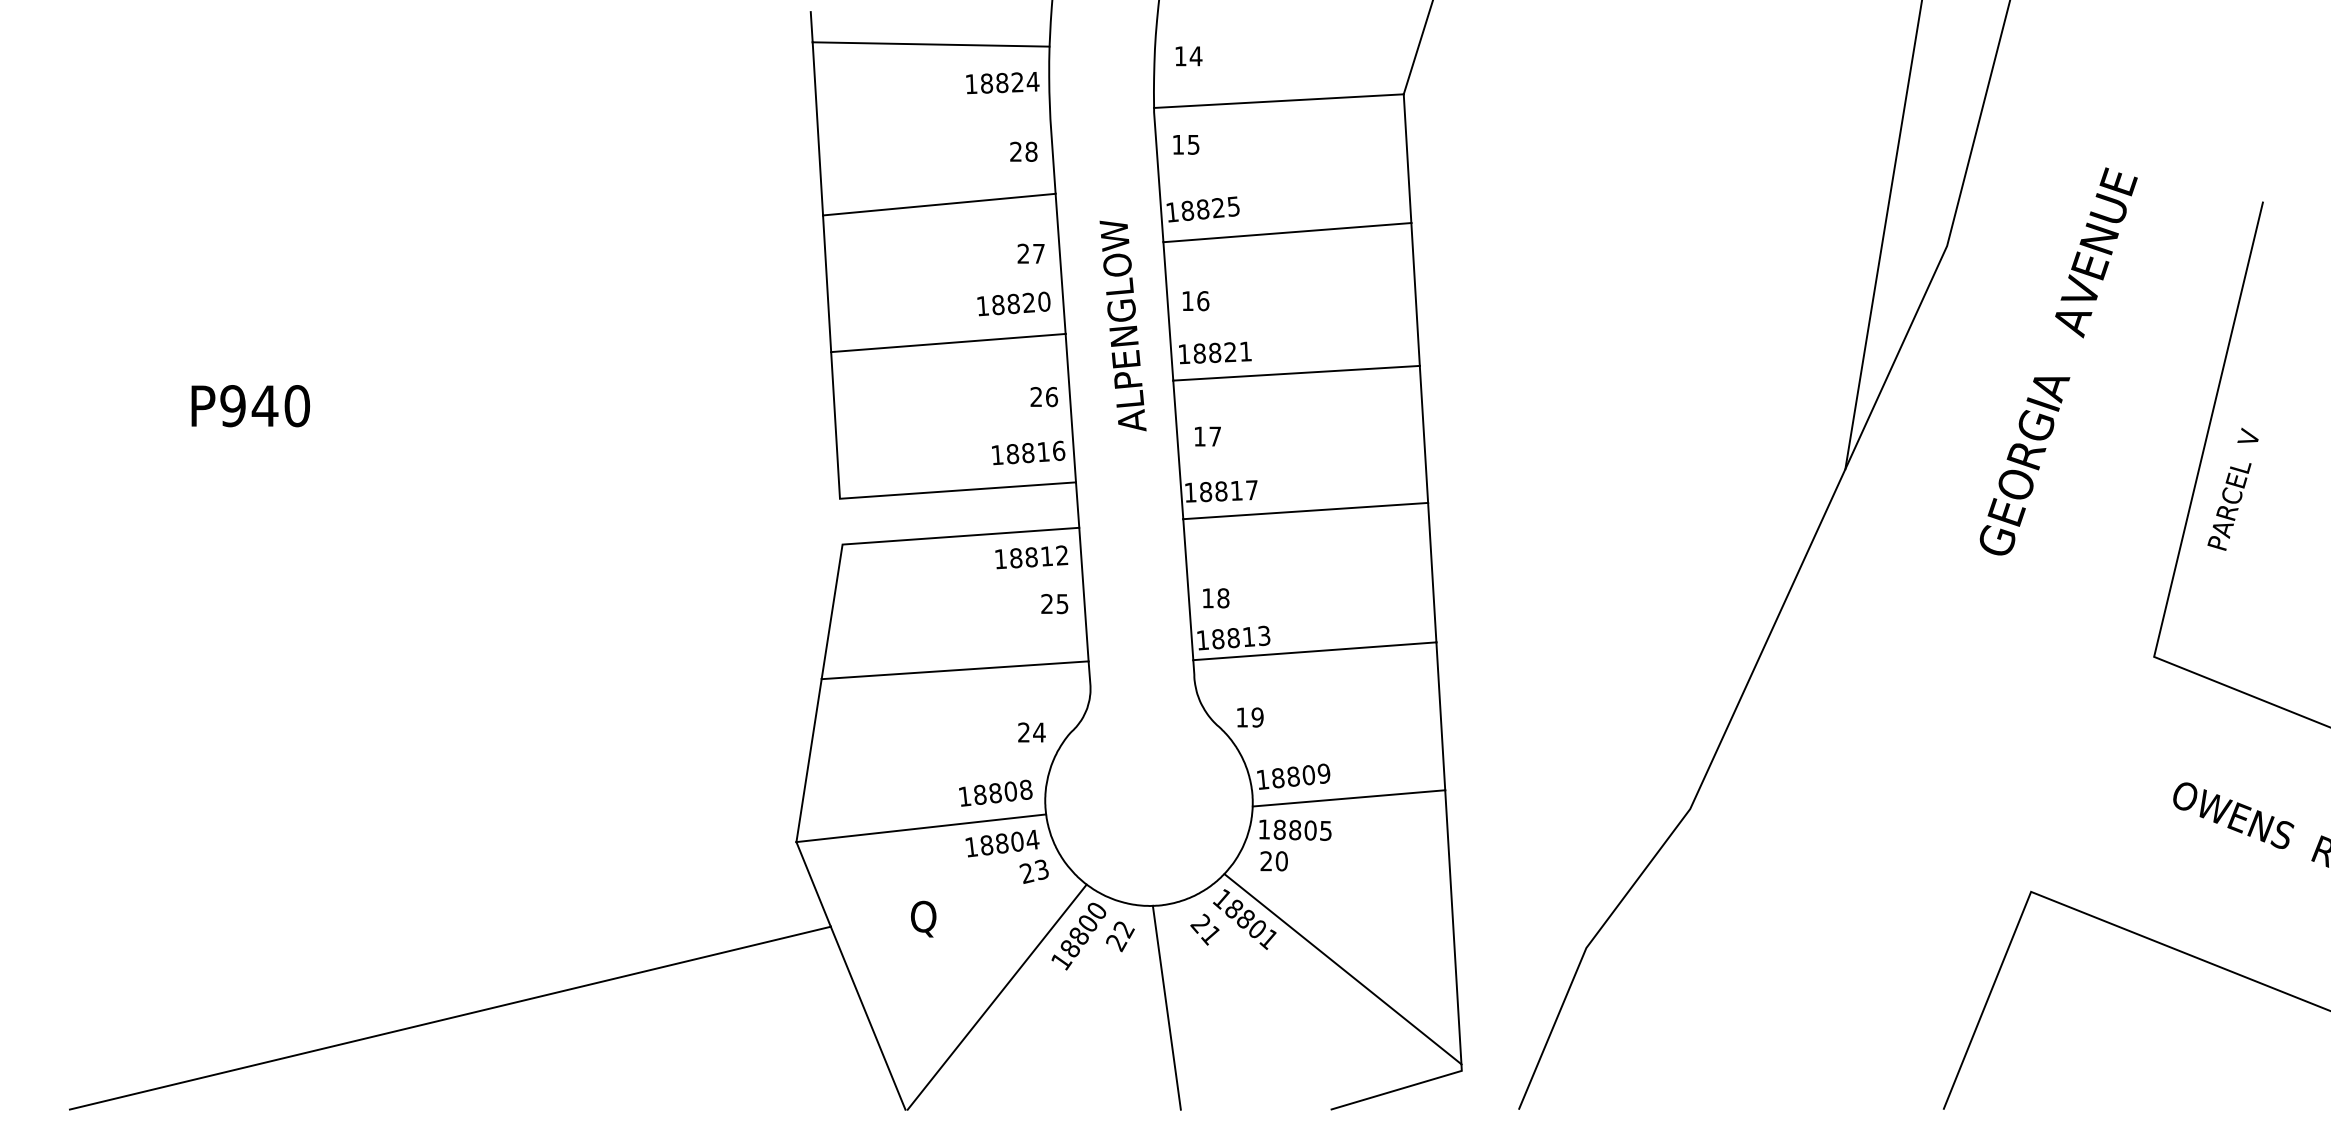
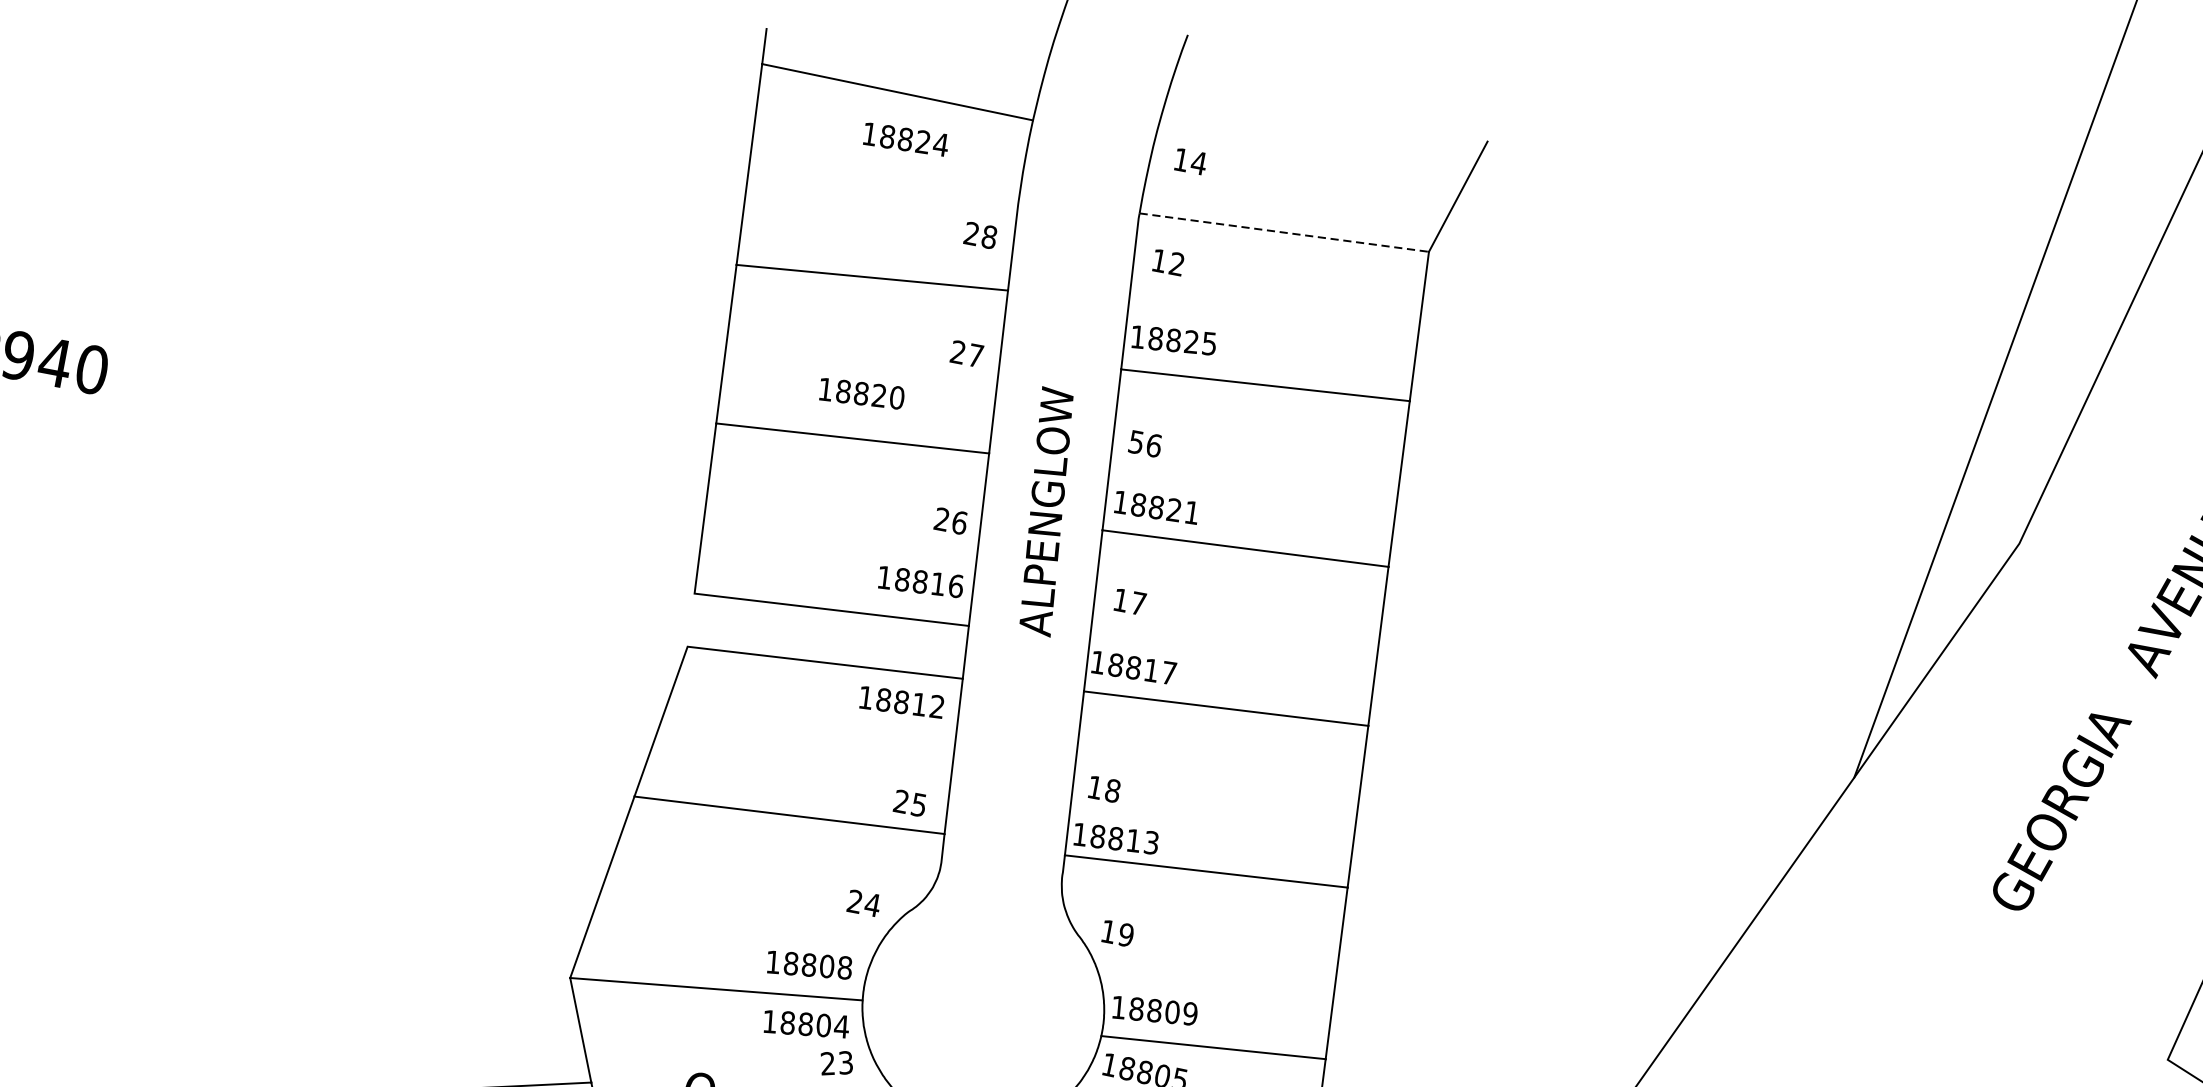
text: (1002, 83) -> (905, 140), moved
line: (1279, 101) -> (1284, 233), solid -> dashed
text: (1193, 144) -> (1176, 263), 15 -> 12
text: (1187, 301) -> (1135, 442), 16 -> 56
text: (1013, 303) -> (861, 393), moved
text: (1122, 325) -> (1045, 511), moved
text: (1054, 604) -> (909, 803), moved

